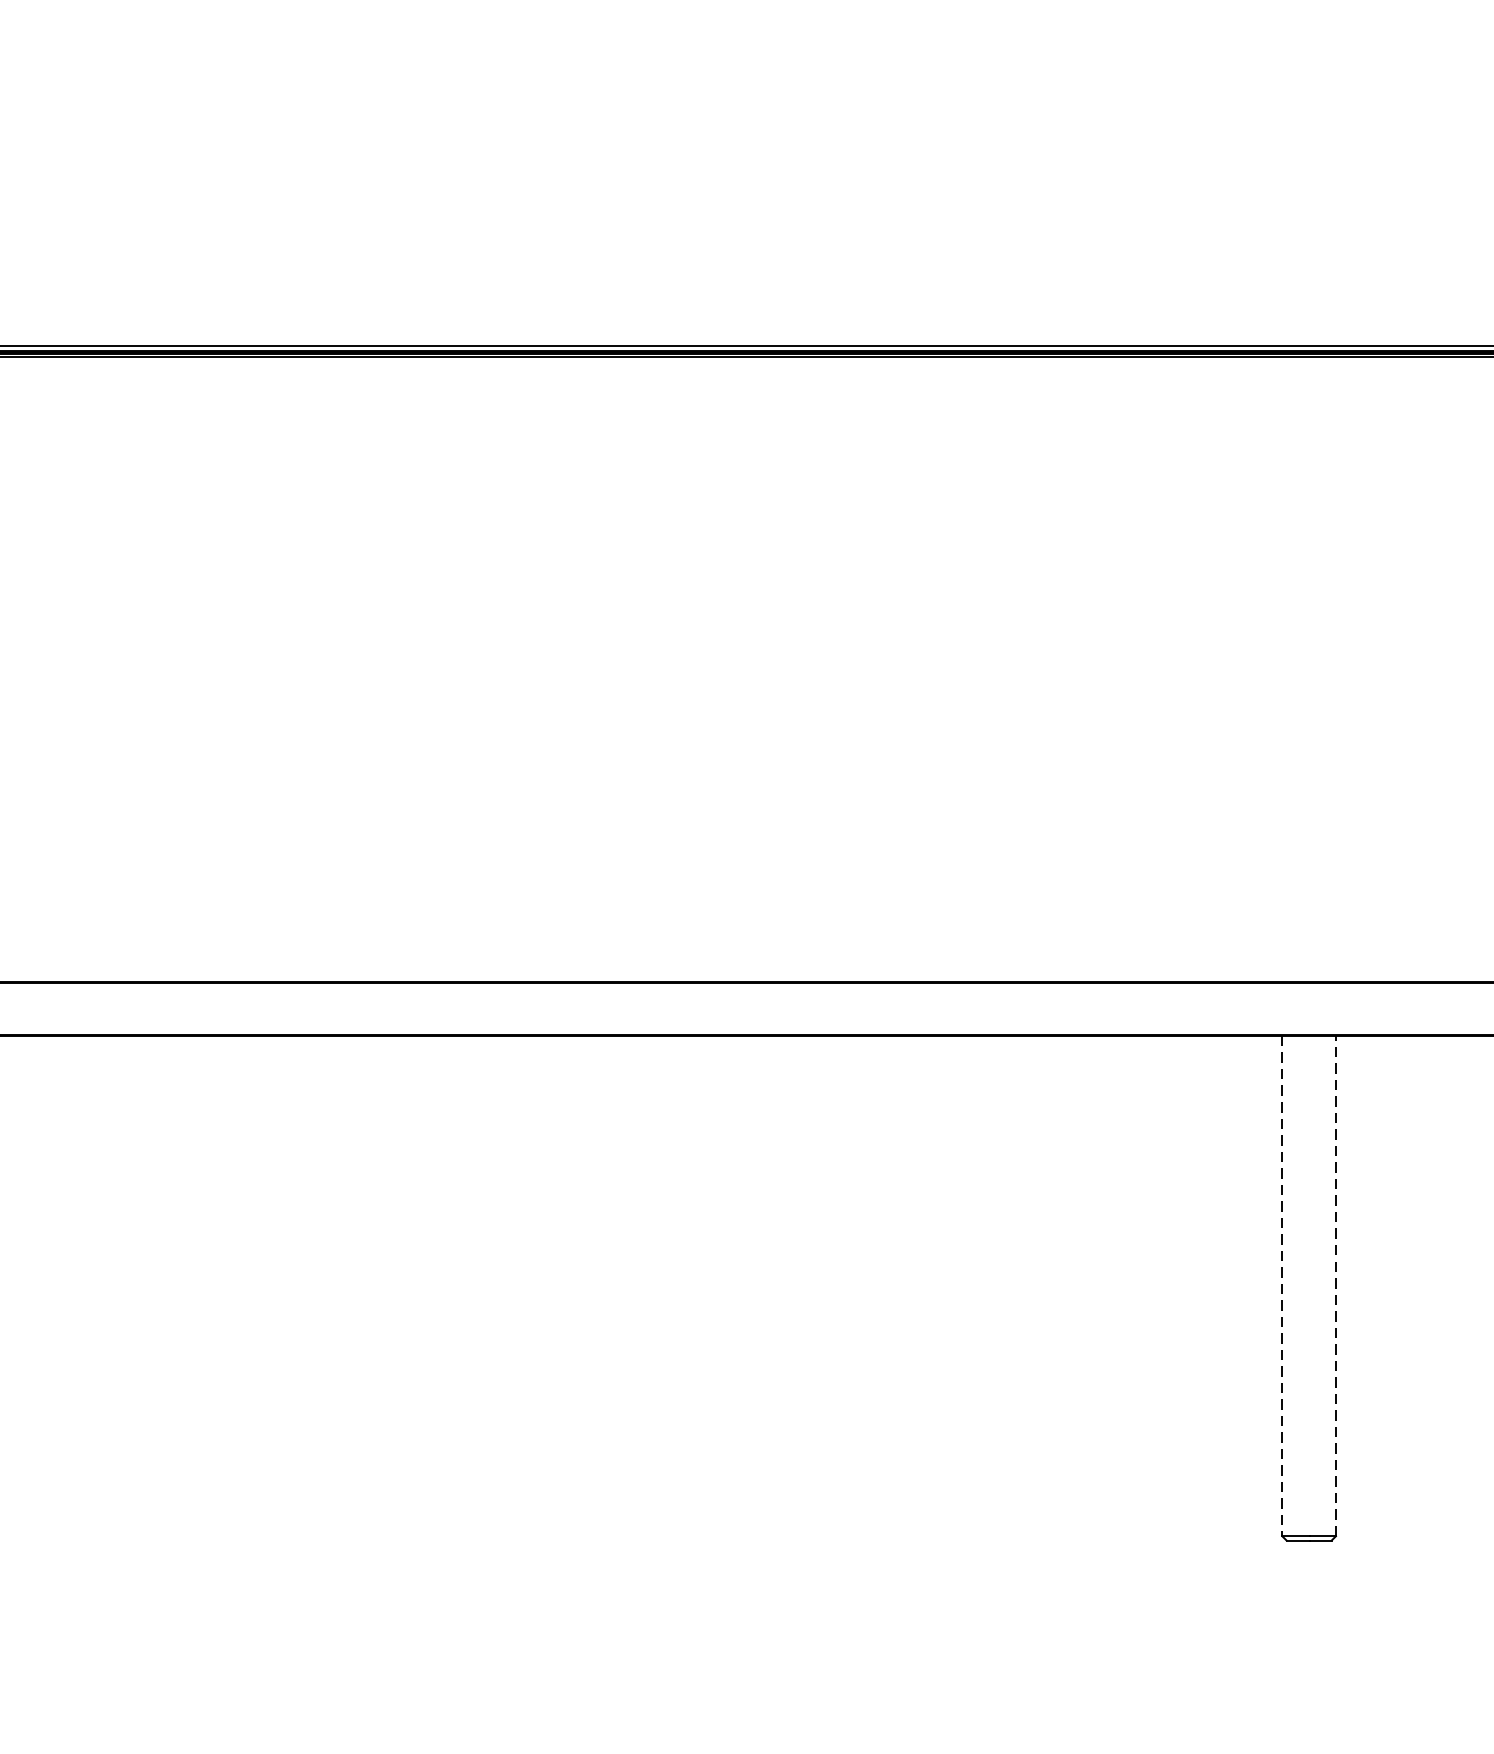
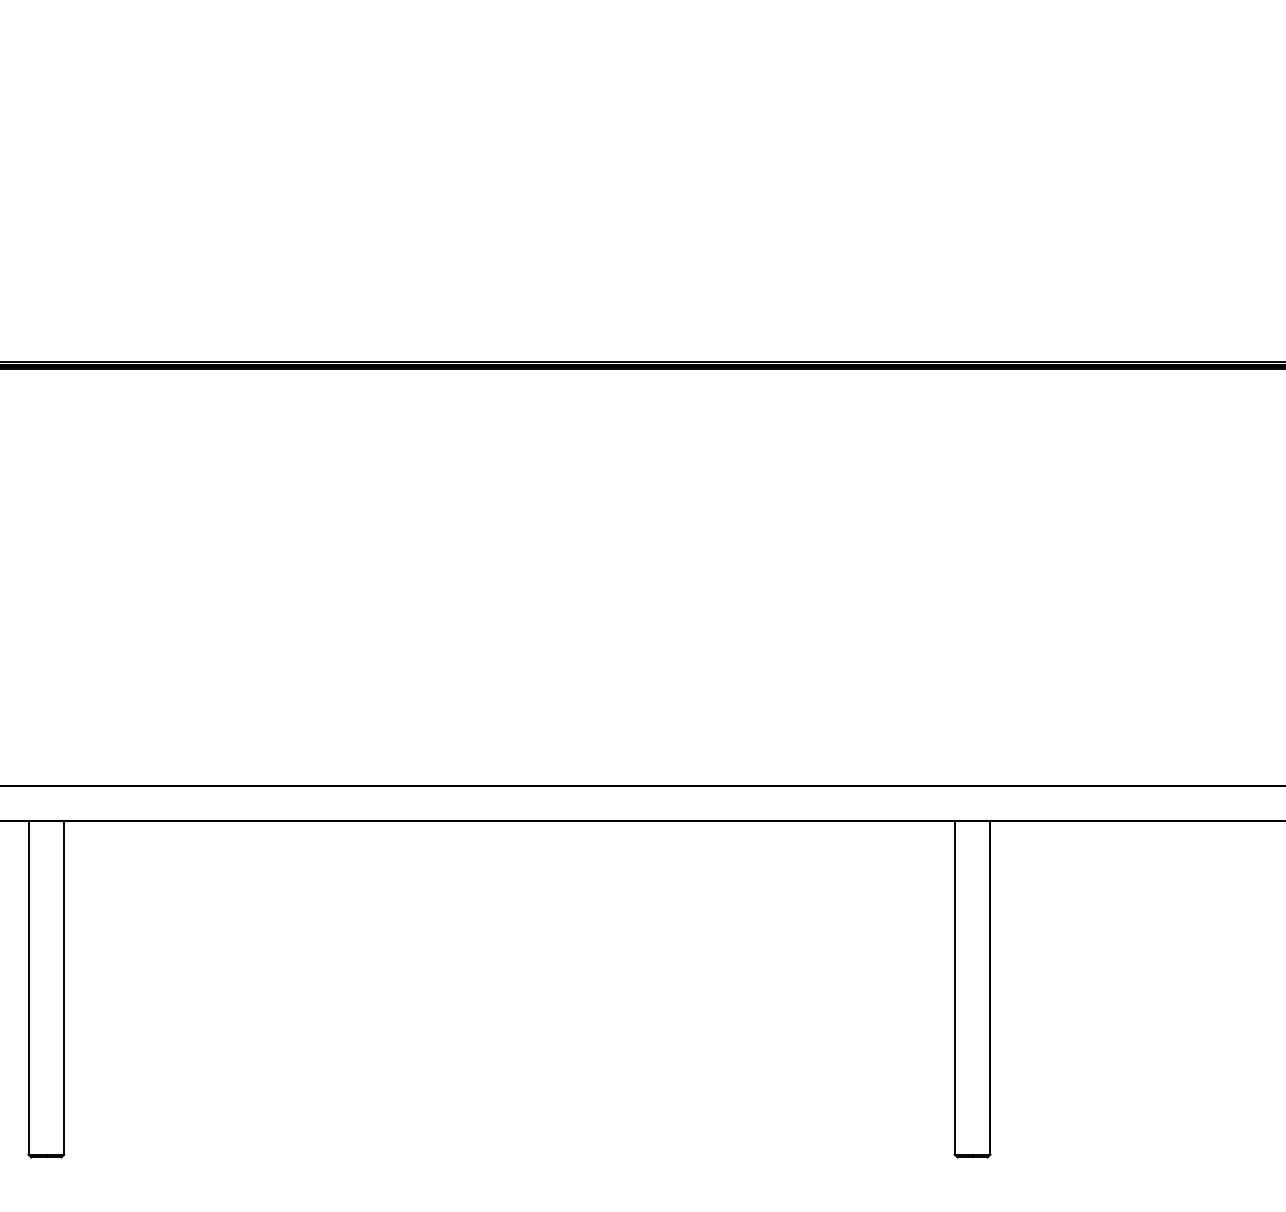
line: (1282, 1285) -> (954, 987), dashed -> solid
line: (1336, 1285) -> (990, 987), dashed -> solid

